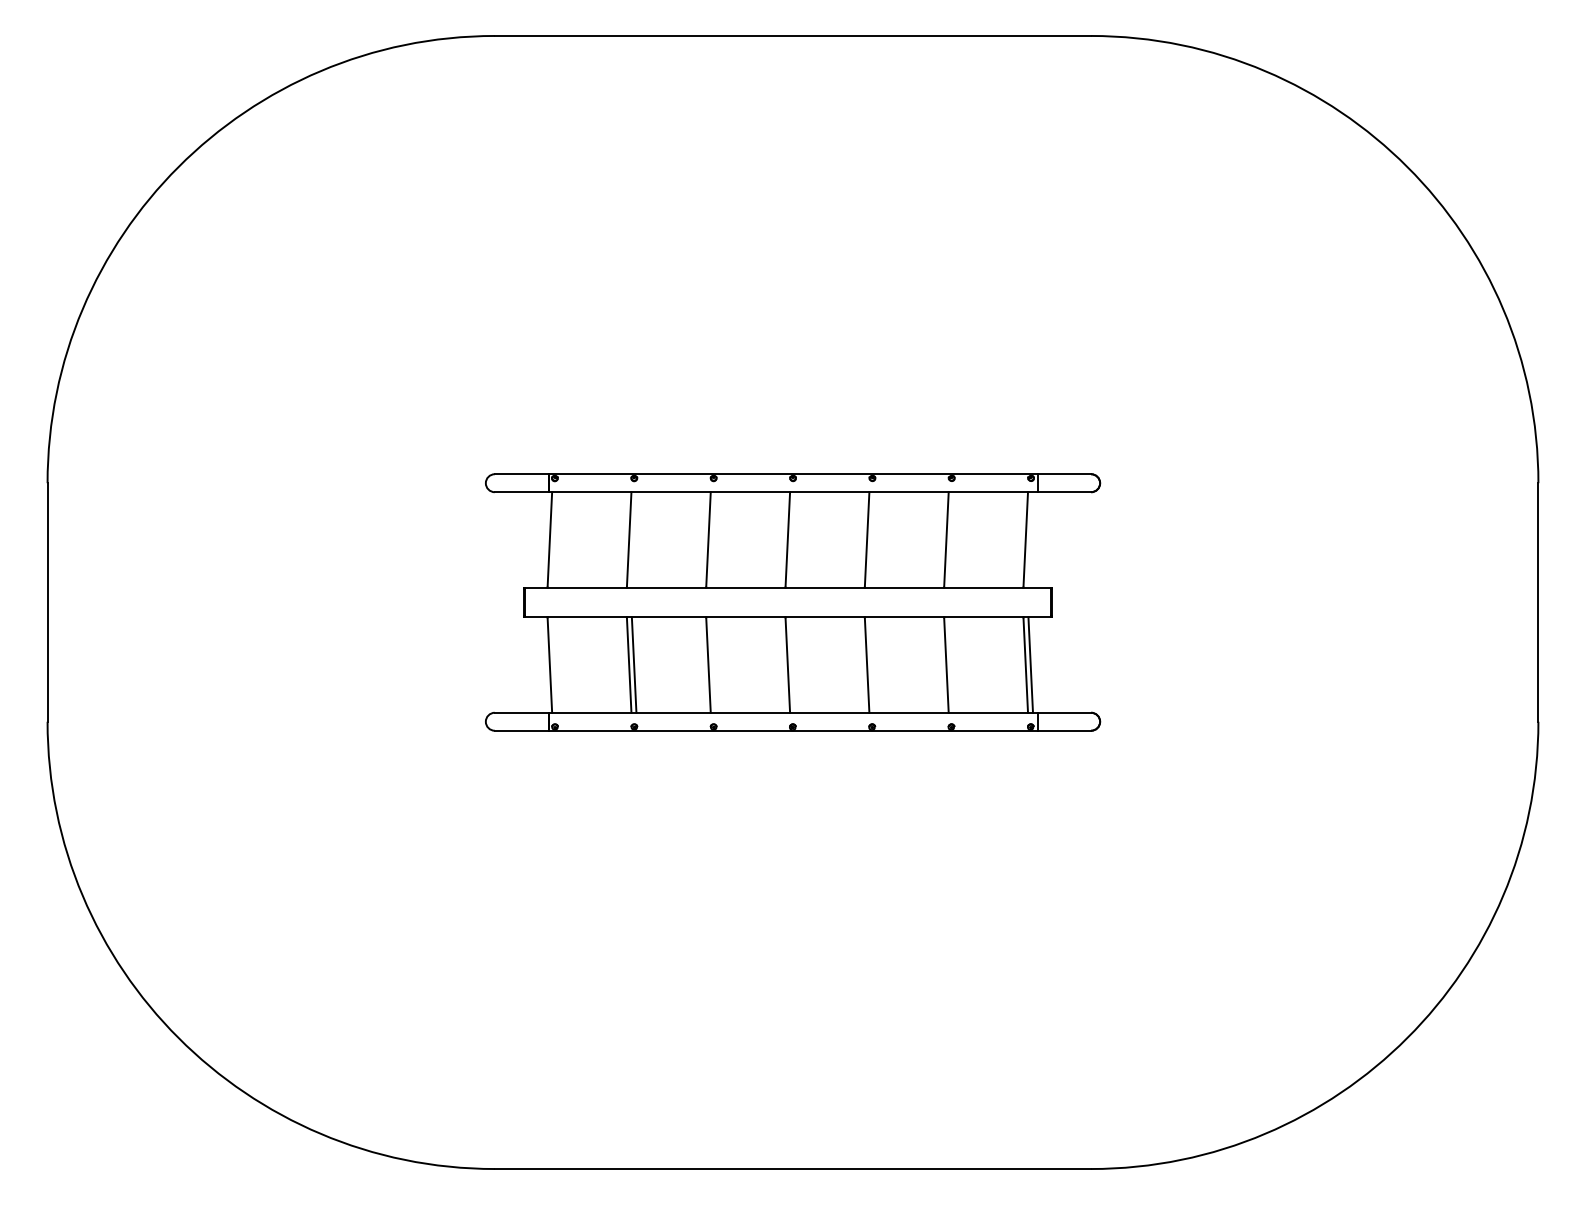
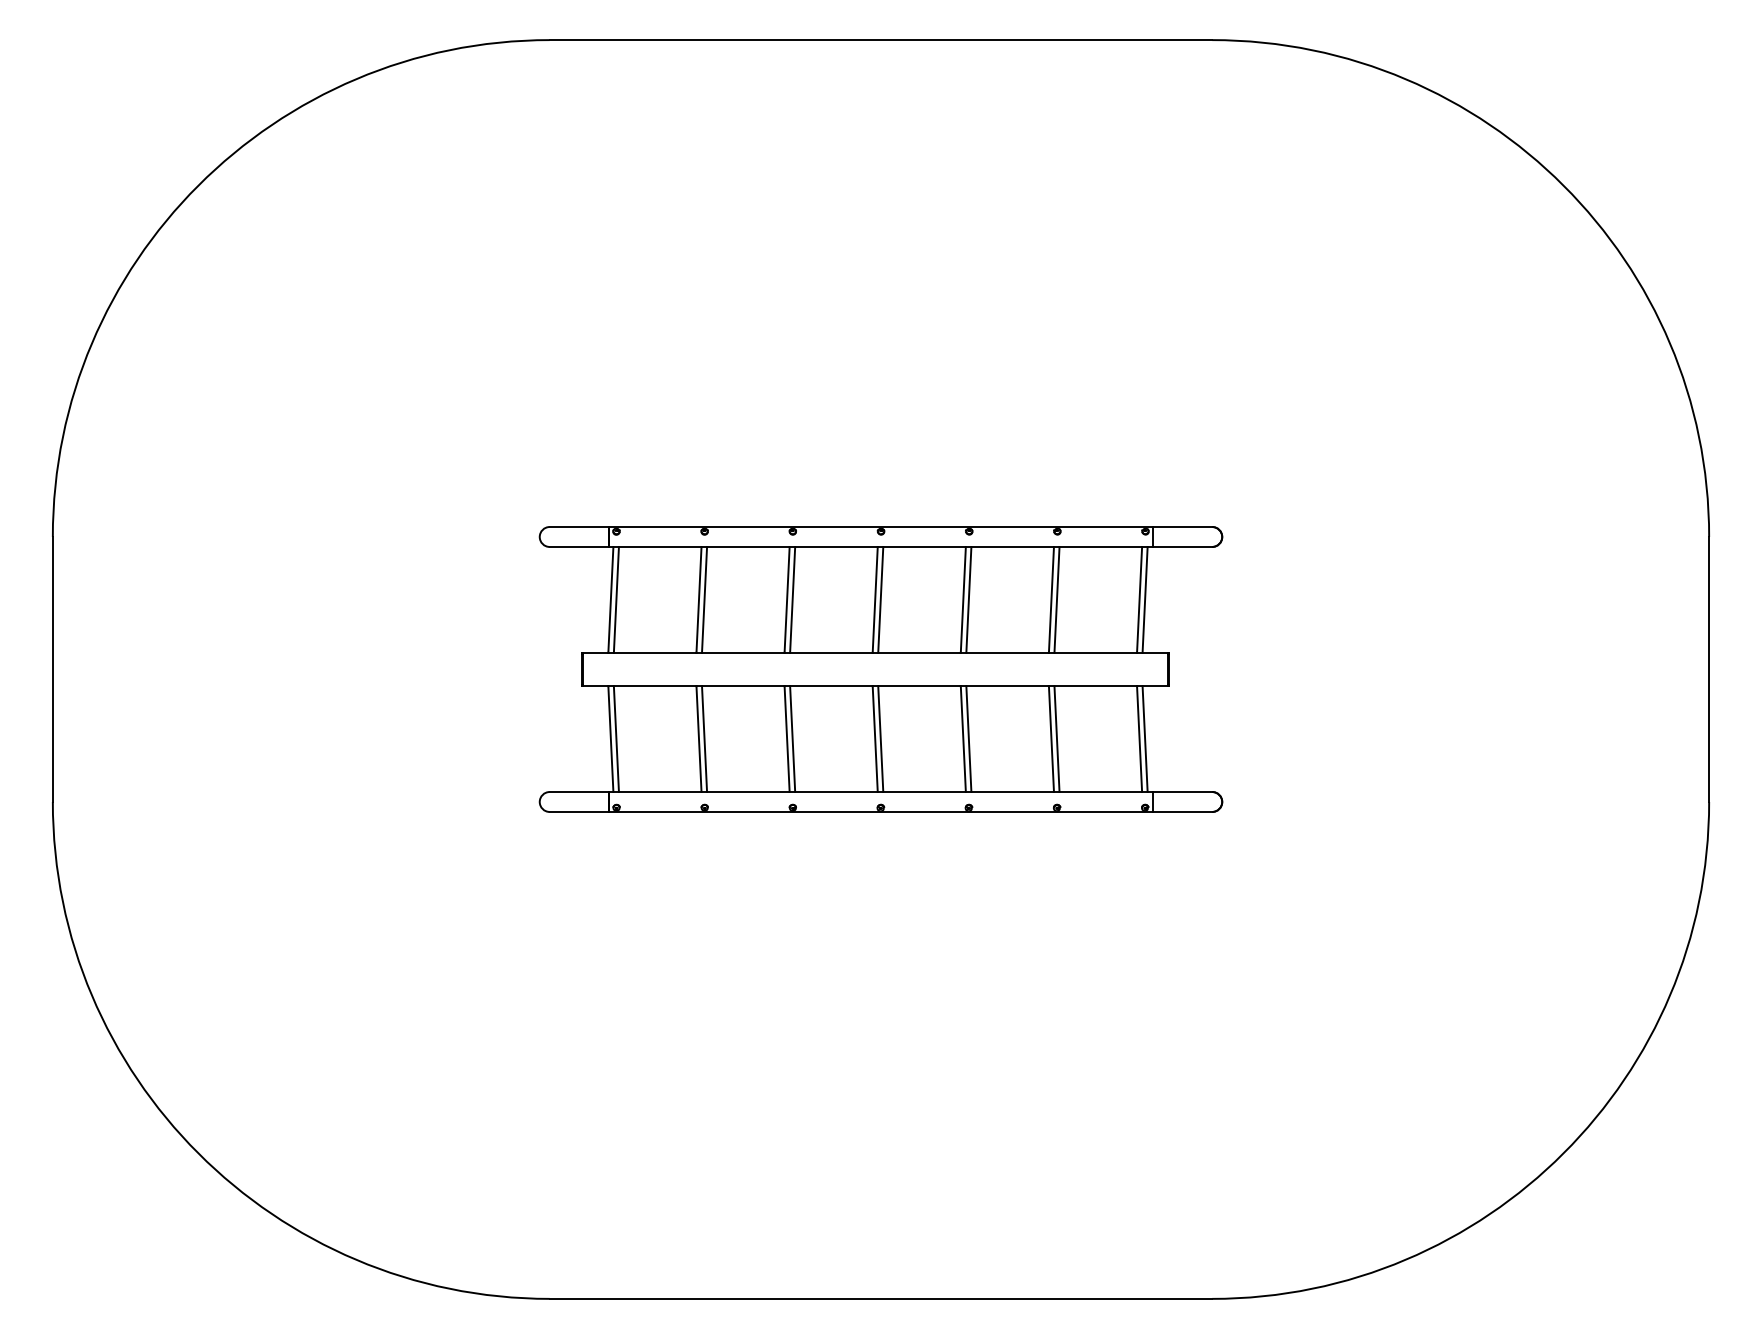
line: (554, 539) -> (615, 599), added
line: (634, 539) -> (704, 599), added
line: (713, 539) -> (792, 599), added
line: (792, 539) -> (880, 599), added
line: (871, 539) -> (968, 599), added
line: (950, 539) -> (1056, 599), added
line: (1030, 539) -> (1144, 599), added
line: (554, 665) -> (615, 739), added
line: (713, 665) -> (792, 739), added
line: (792, 665) -> (880, 739), added
line: (871, 665) -> (968, 739), added
line: (950, 665) -> (1056, 739), added

